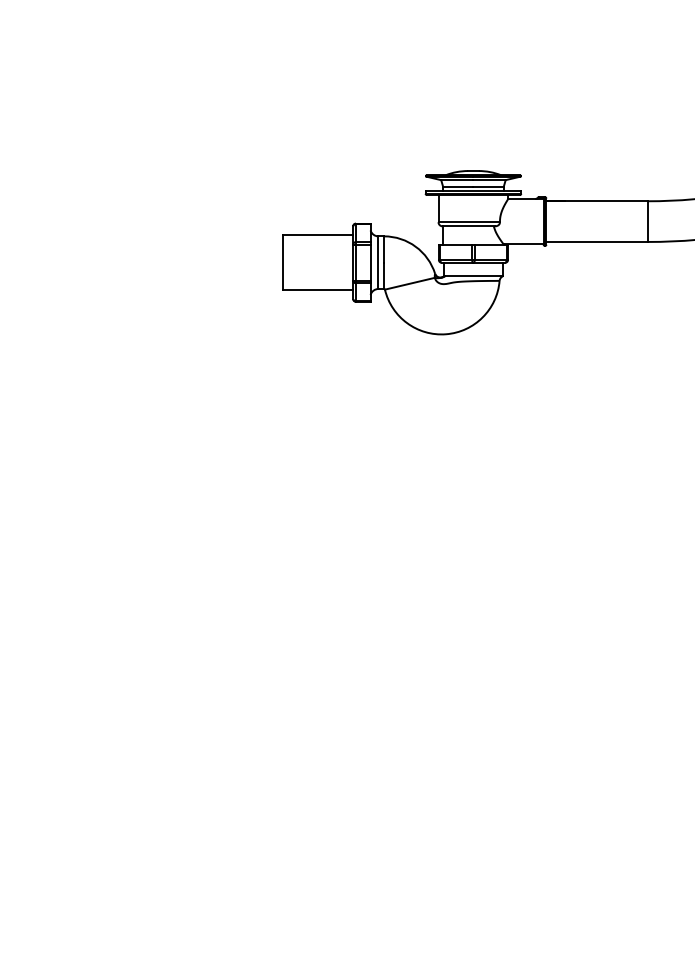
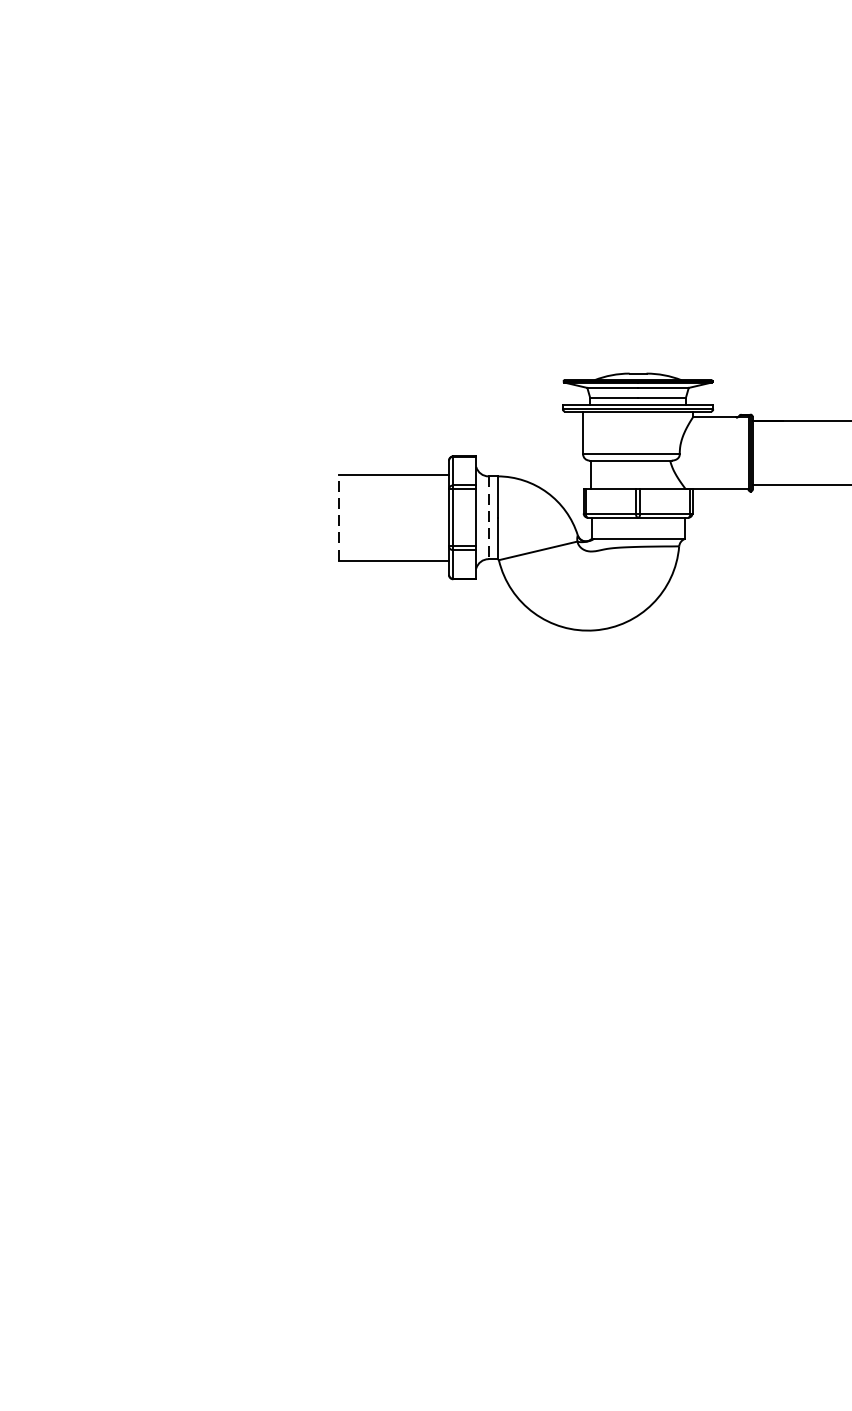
line: (283, 262) -> (339, 517), solid -> dashed
line: (378, 263) -> (488, 519), solid -> dashed

